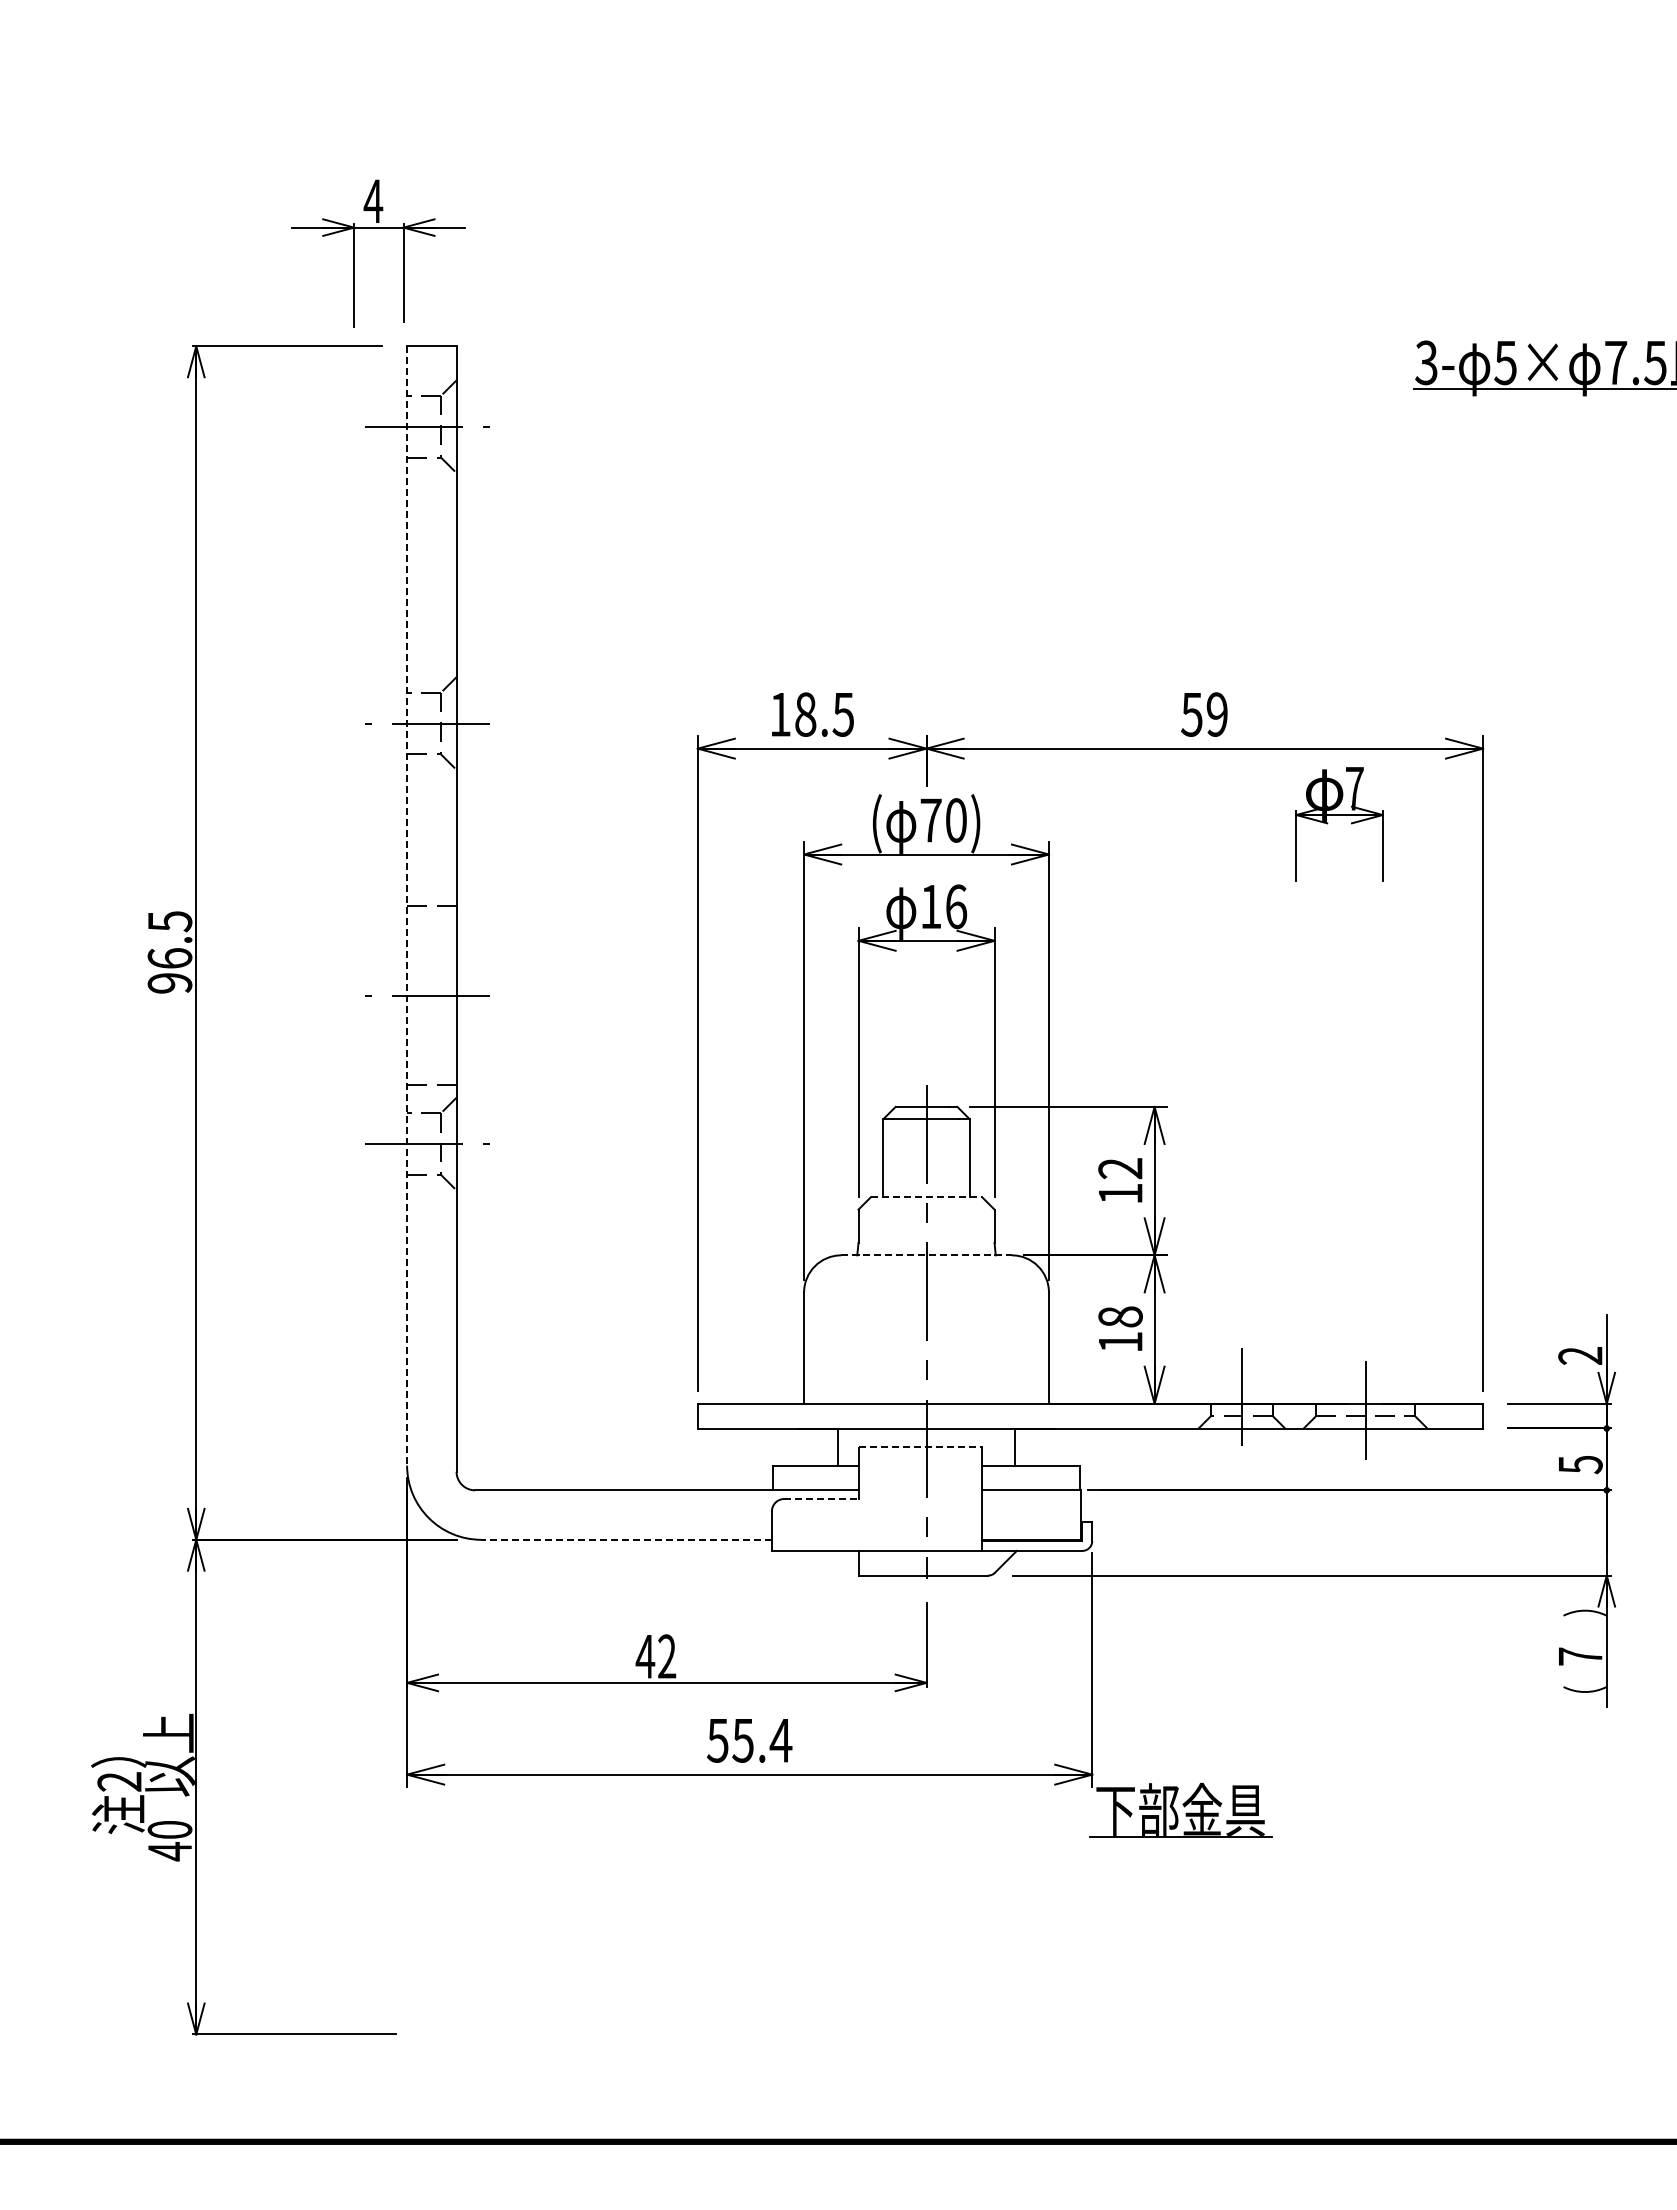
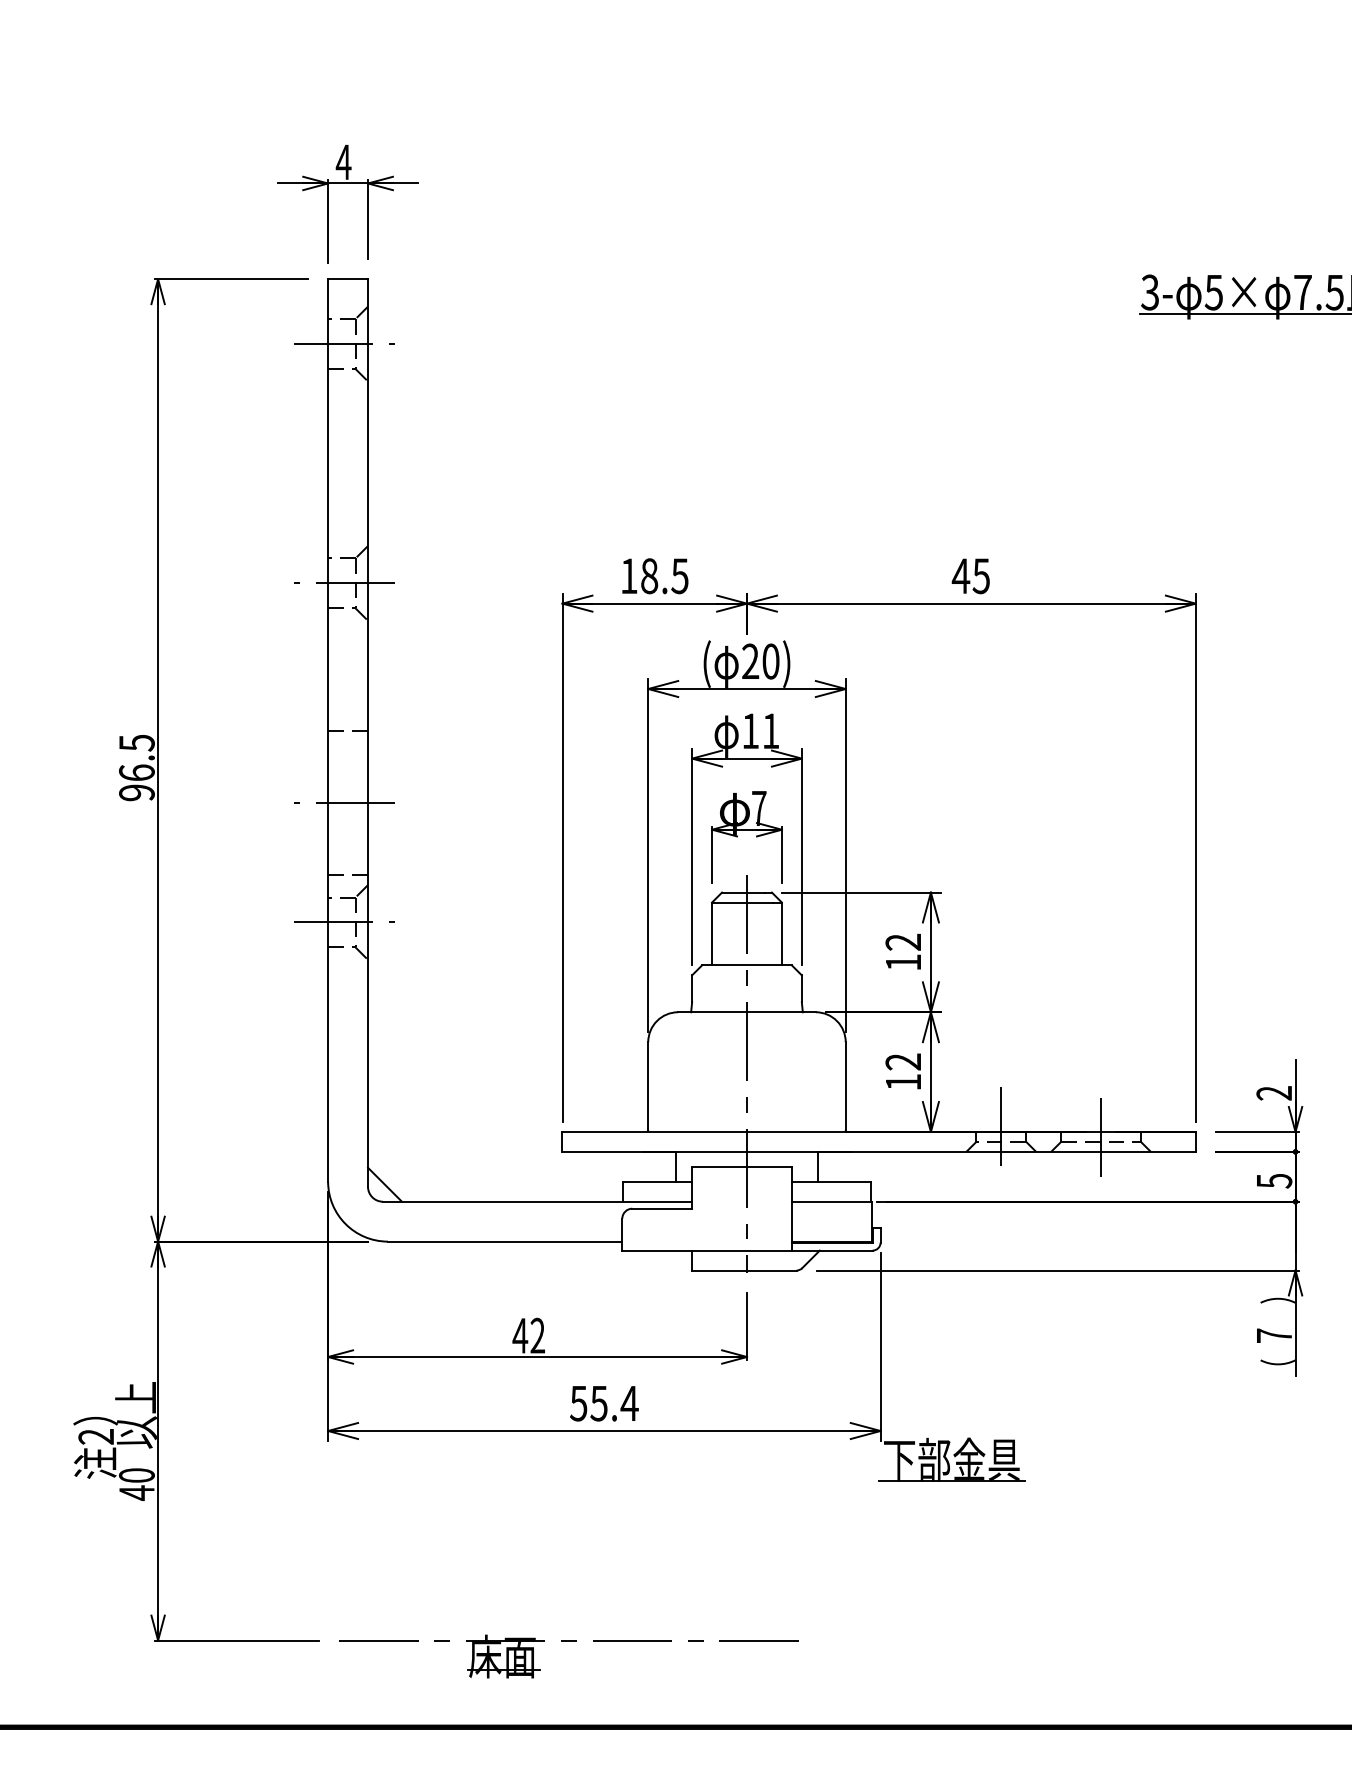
part: (354, 253) -> (328, 204), moved
text: (1203, 714) -> (970, 576), 59 -> 45
part: (1339, 815) -> (746, 830), moved
text: (930, 820) -> (750, 661), 70) -> 20)
line: (407, 905) -> (328, 730), dashed -> solid
text: (956, 906) -> (771, 730), 16 -> 11
line: (926, 1197) -> (746, 965), dashed -> solid
line: (927, 1255) -> (747, 1012), dashed -> solid
text: (1120, 1316) -> (903, 1061), 18 -> 12
line: (920, 1447) -> (742, 1167), dashed -> solid
line: (477, 1469) -> (384, 1184), added
line: (821, 1499) -> (662, 1209), dashed -> solid
line: (626, 1539) -> (505, 1241), dashed -> solid
part: (705, 2035) -> (568, 1641), added

